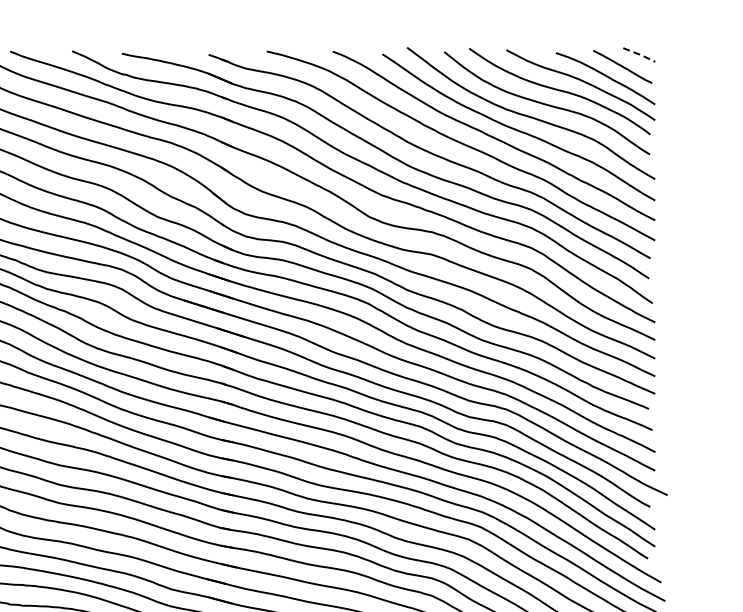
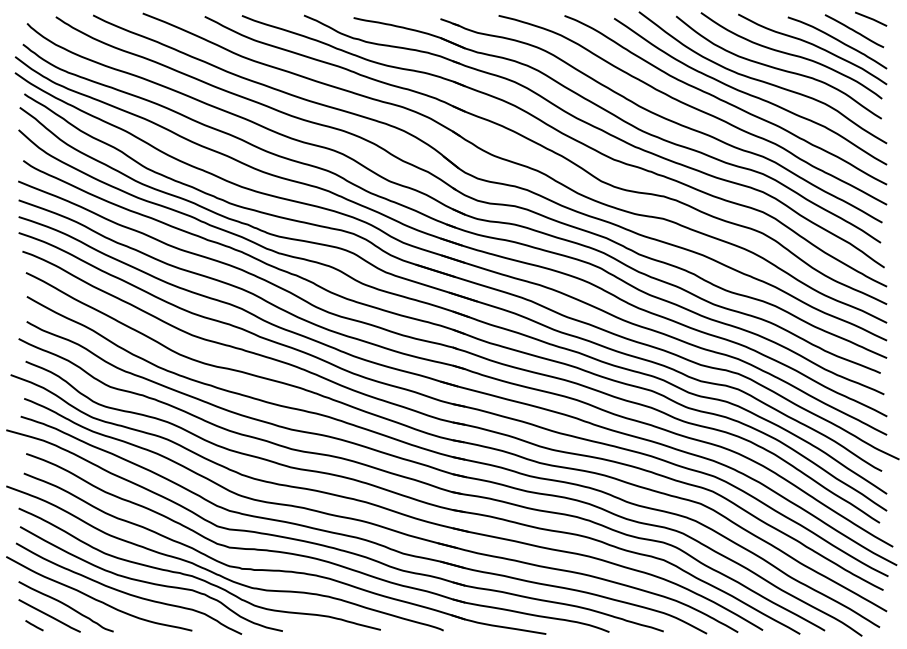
line: (640, 55) -> (872, 19), dashed -> solid

